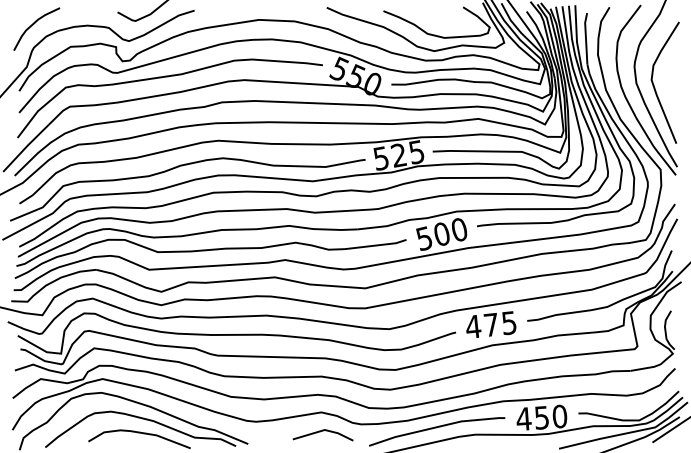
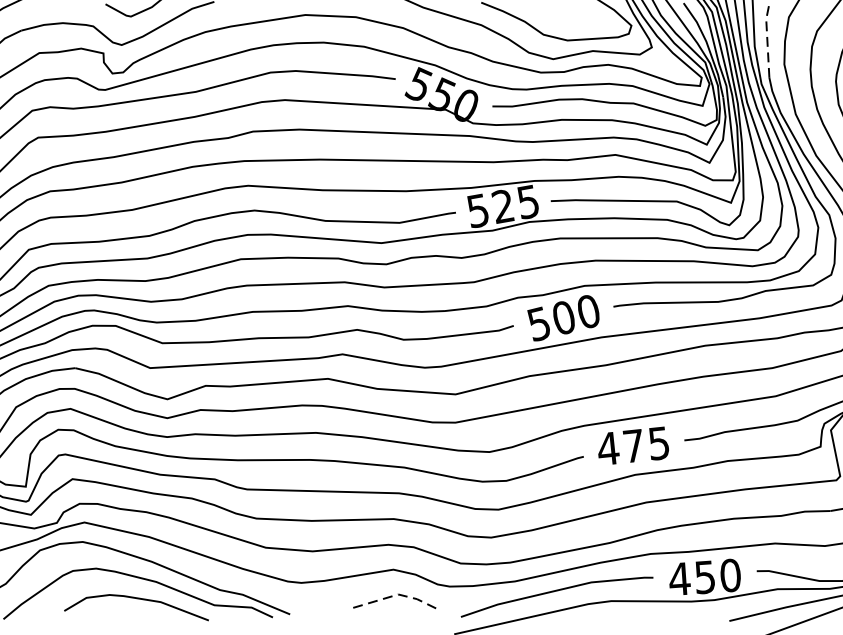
line: (585, 37) -> (766, 39), solid -> dashed
line: (324, 429) -> (397, 593), solid -> dashed

